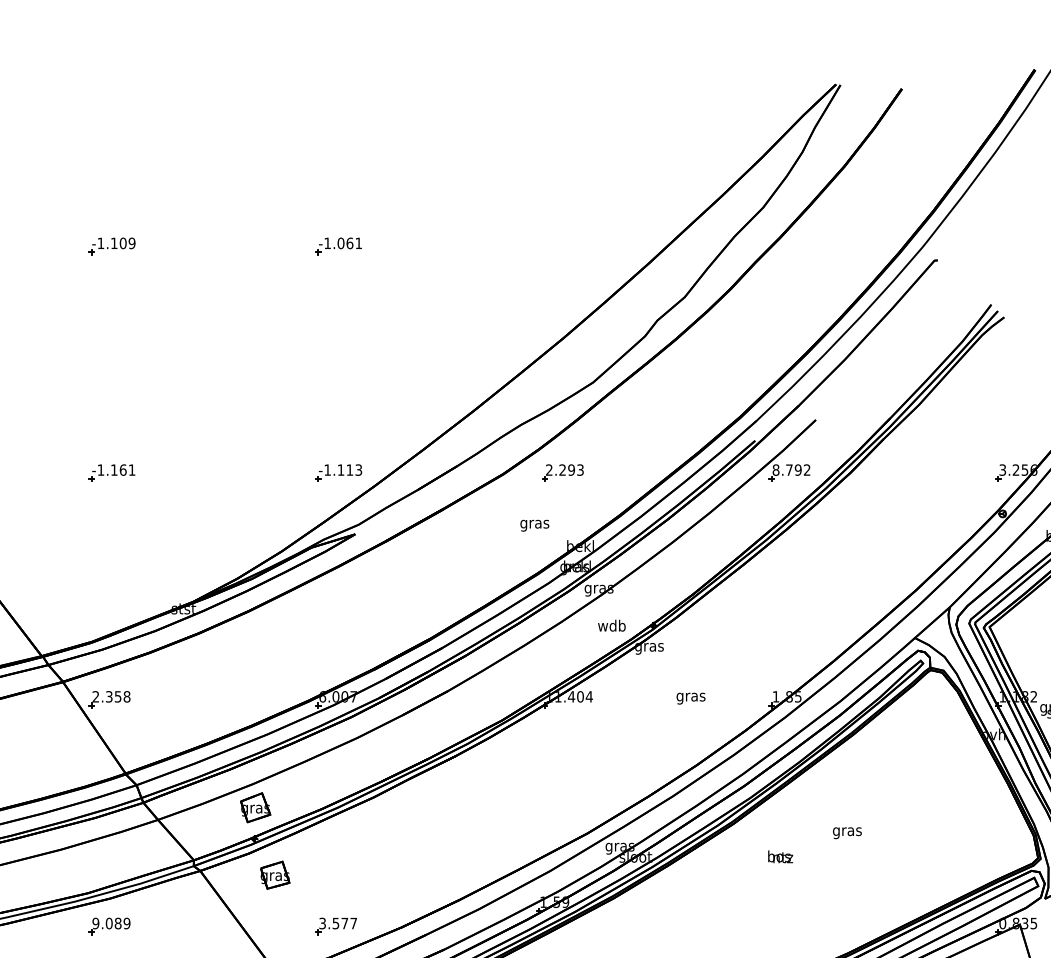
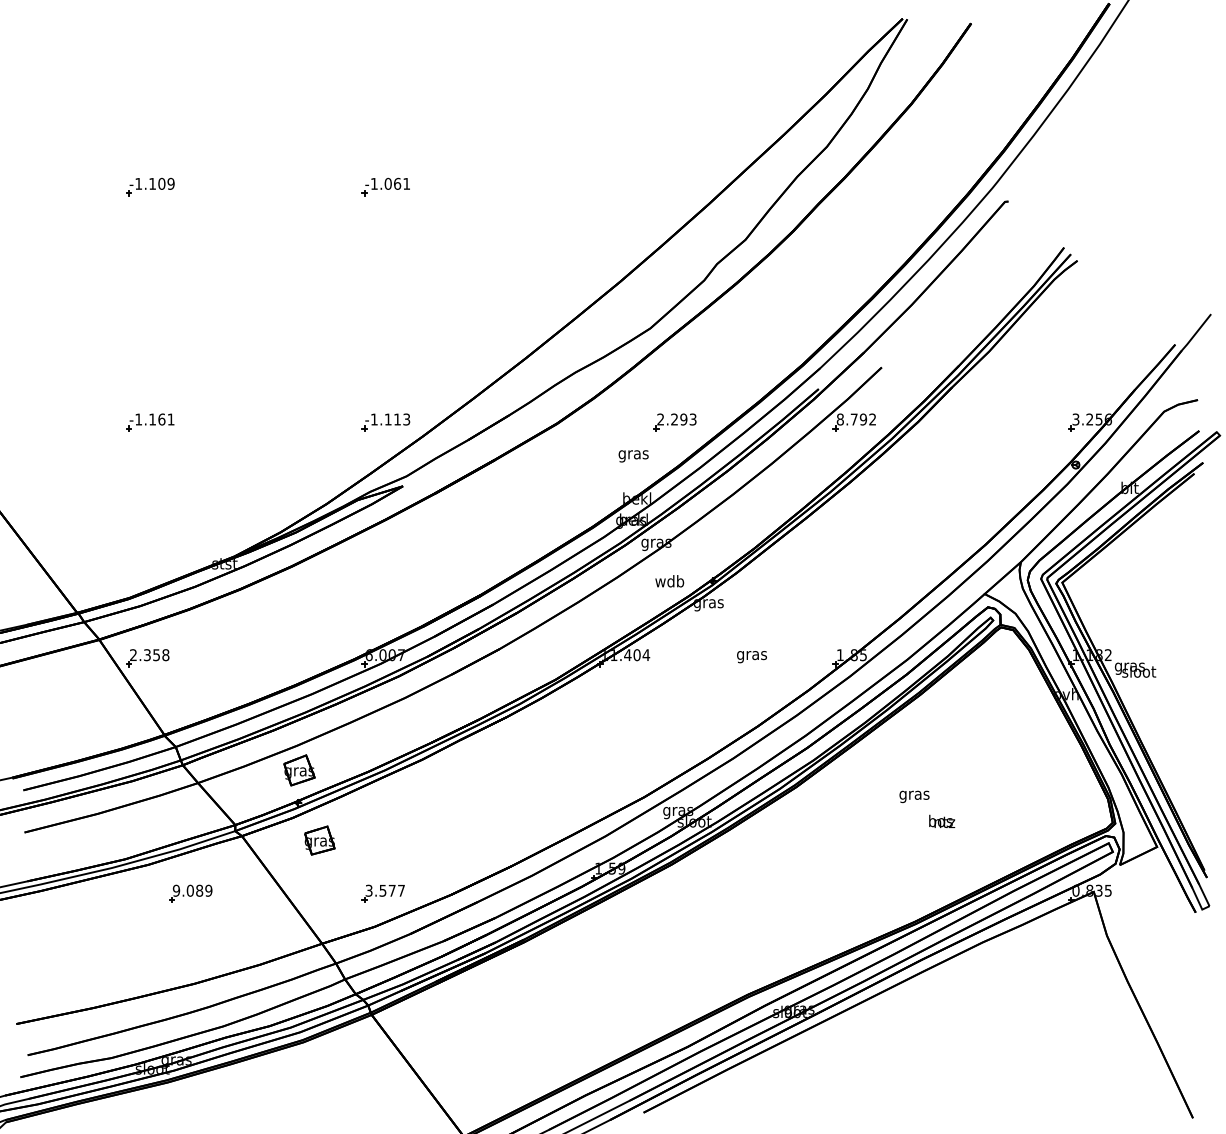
part: (562, 472) -> (674, 422), moved
text: (534, 525) -> (633, 456), moved
text: (781, 855) -> (942, 820), moved
part: (109, 926) -> (190, 893), moved

